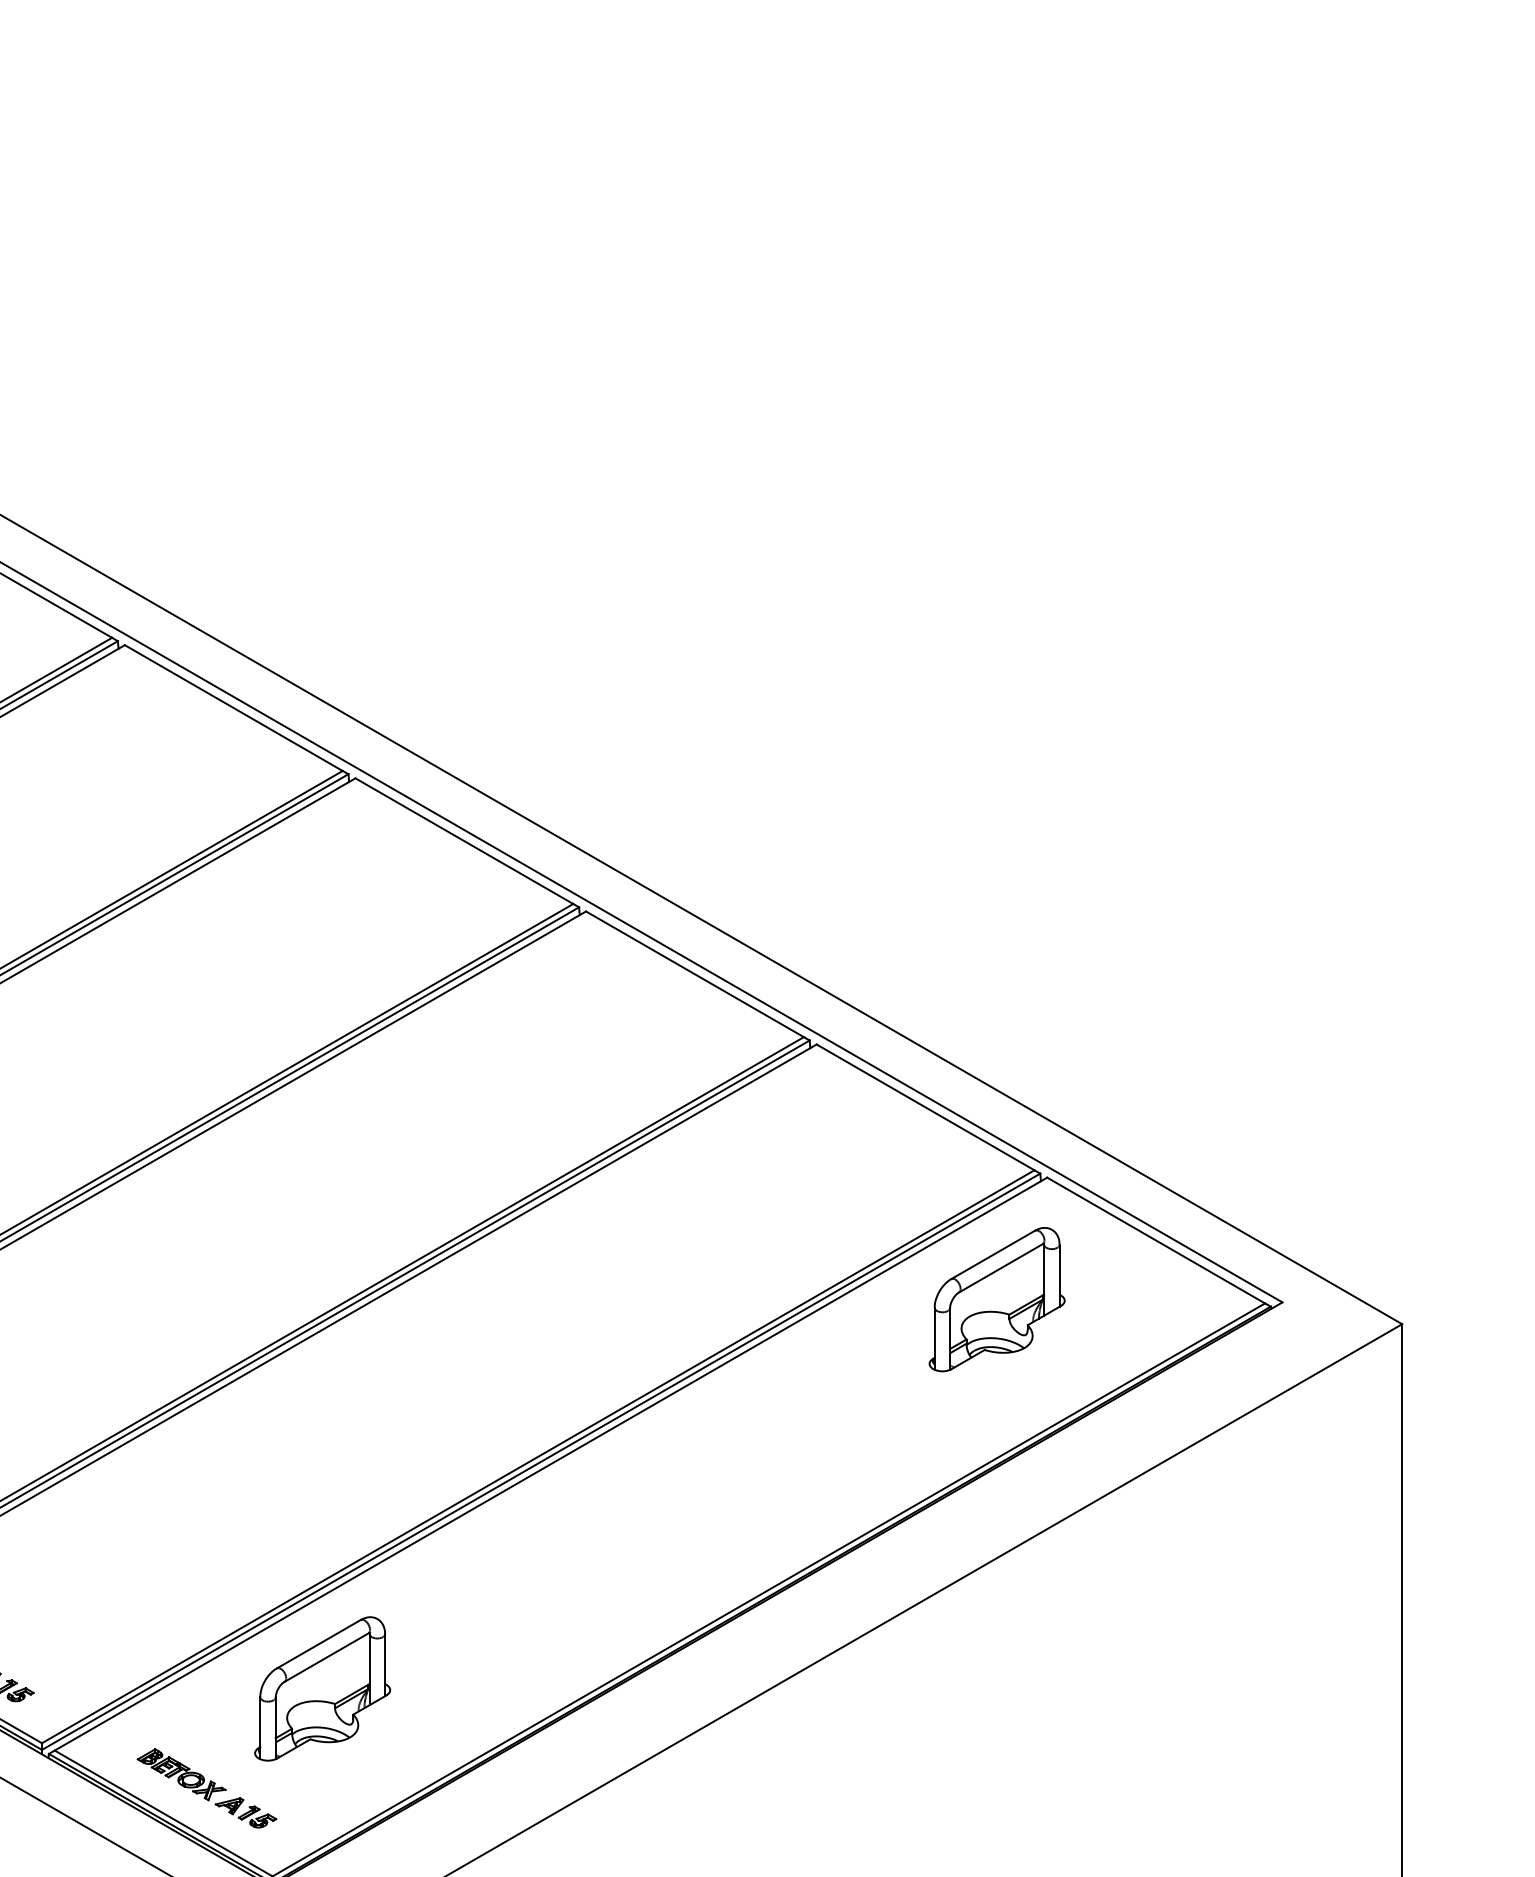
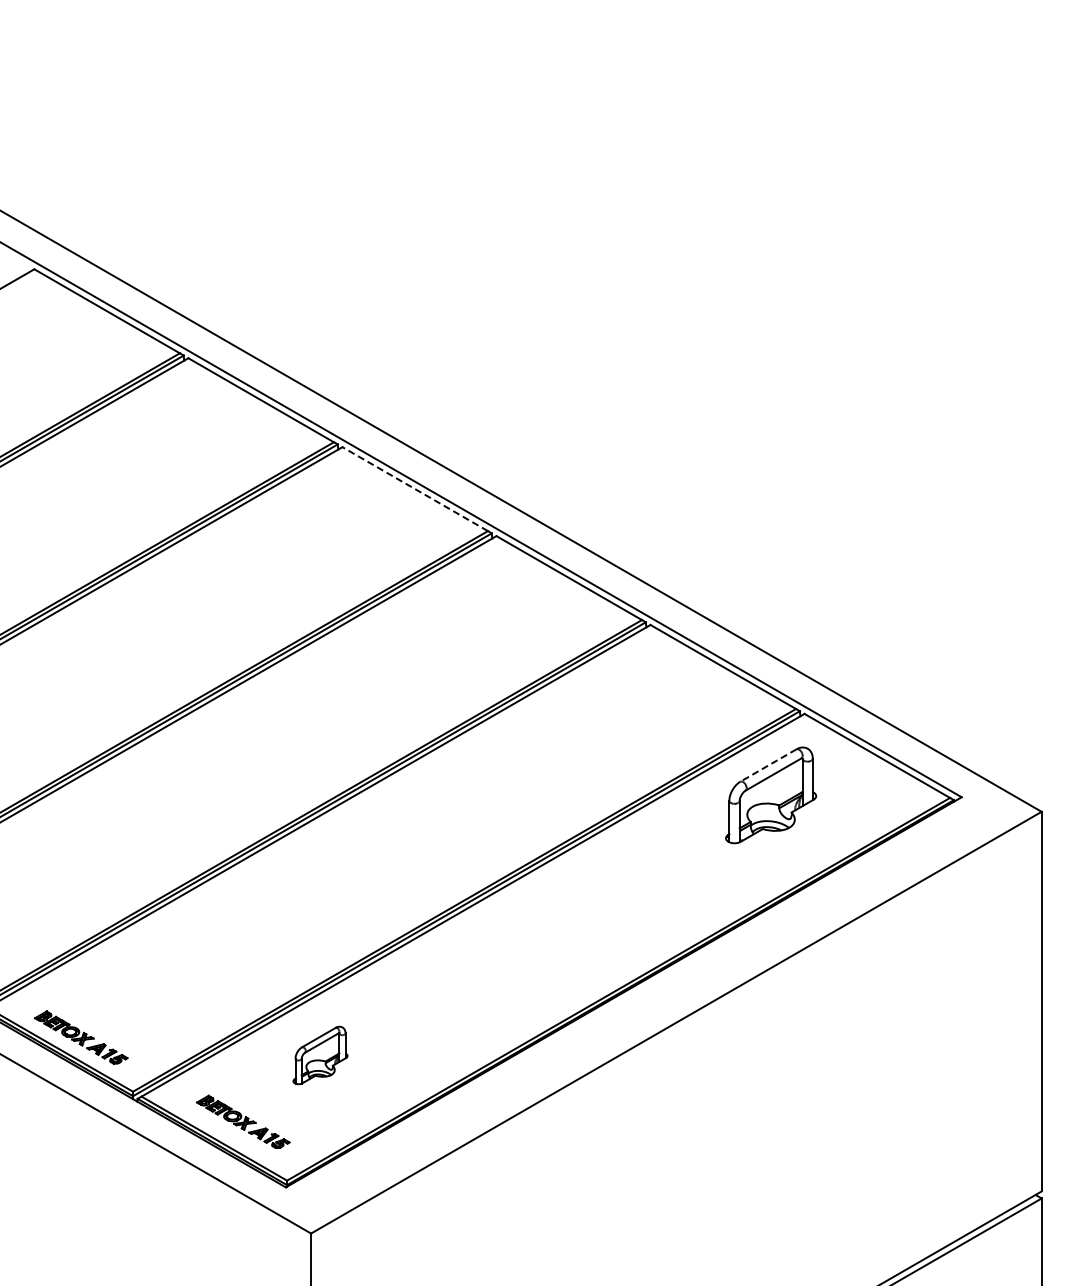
line: (464, 841) -> (415, 489), solid -> dashed
line: (993, 1254) -> (768, 765), solid -> dashed
part: (322, 1688) -> (320, 1055), size x0.6

